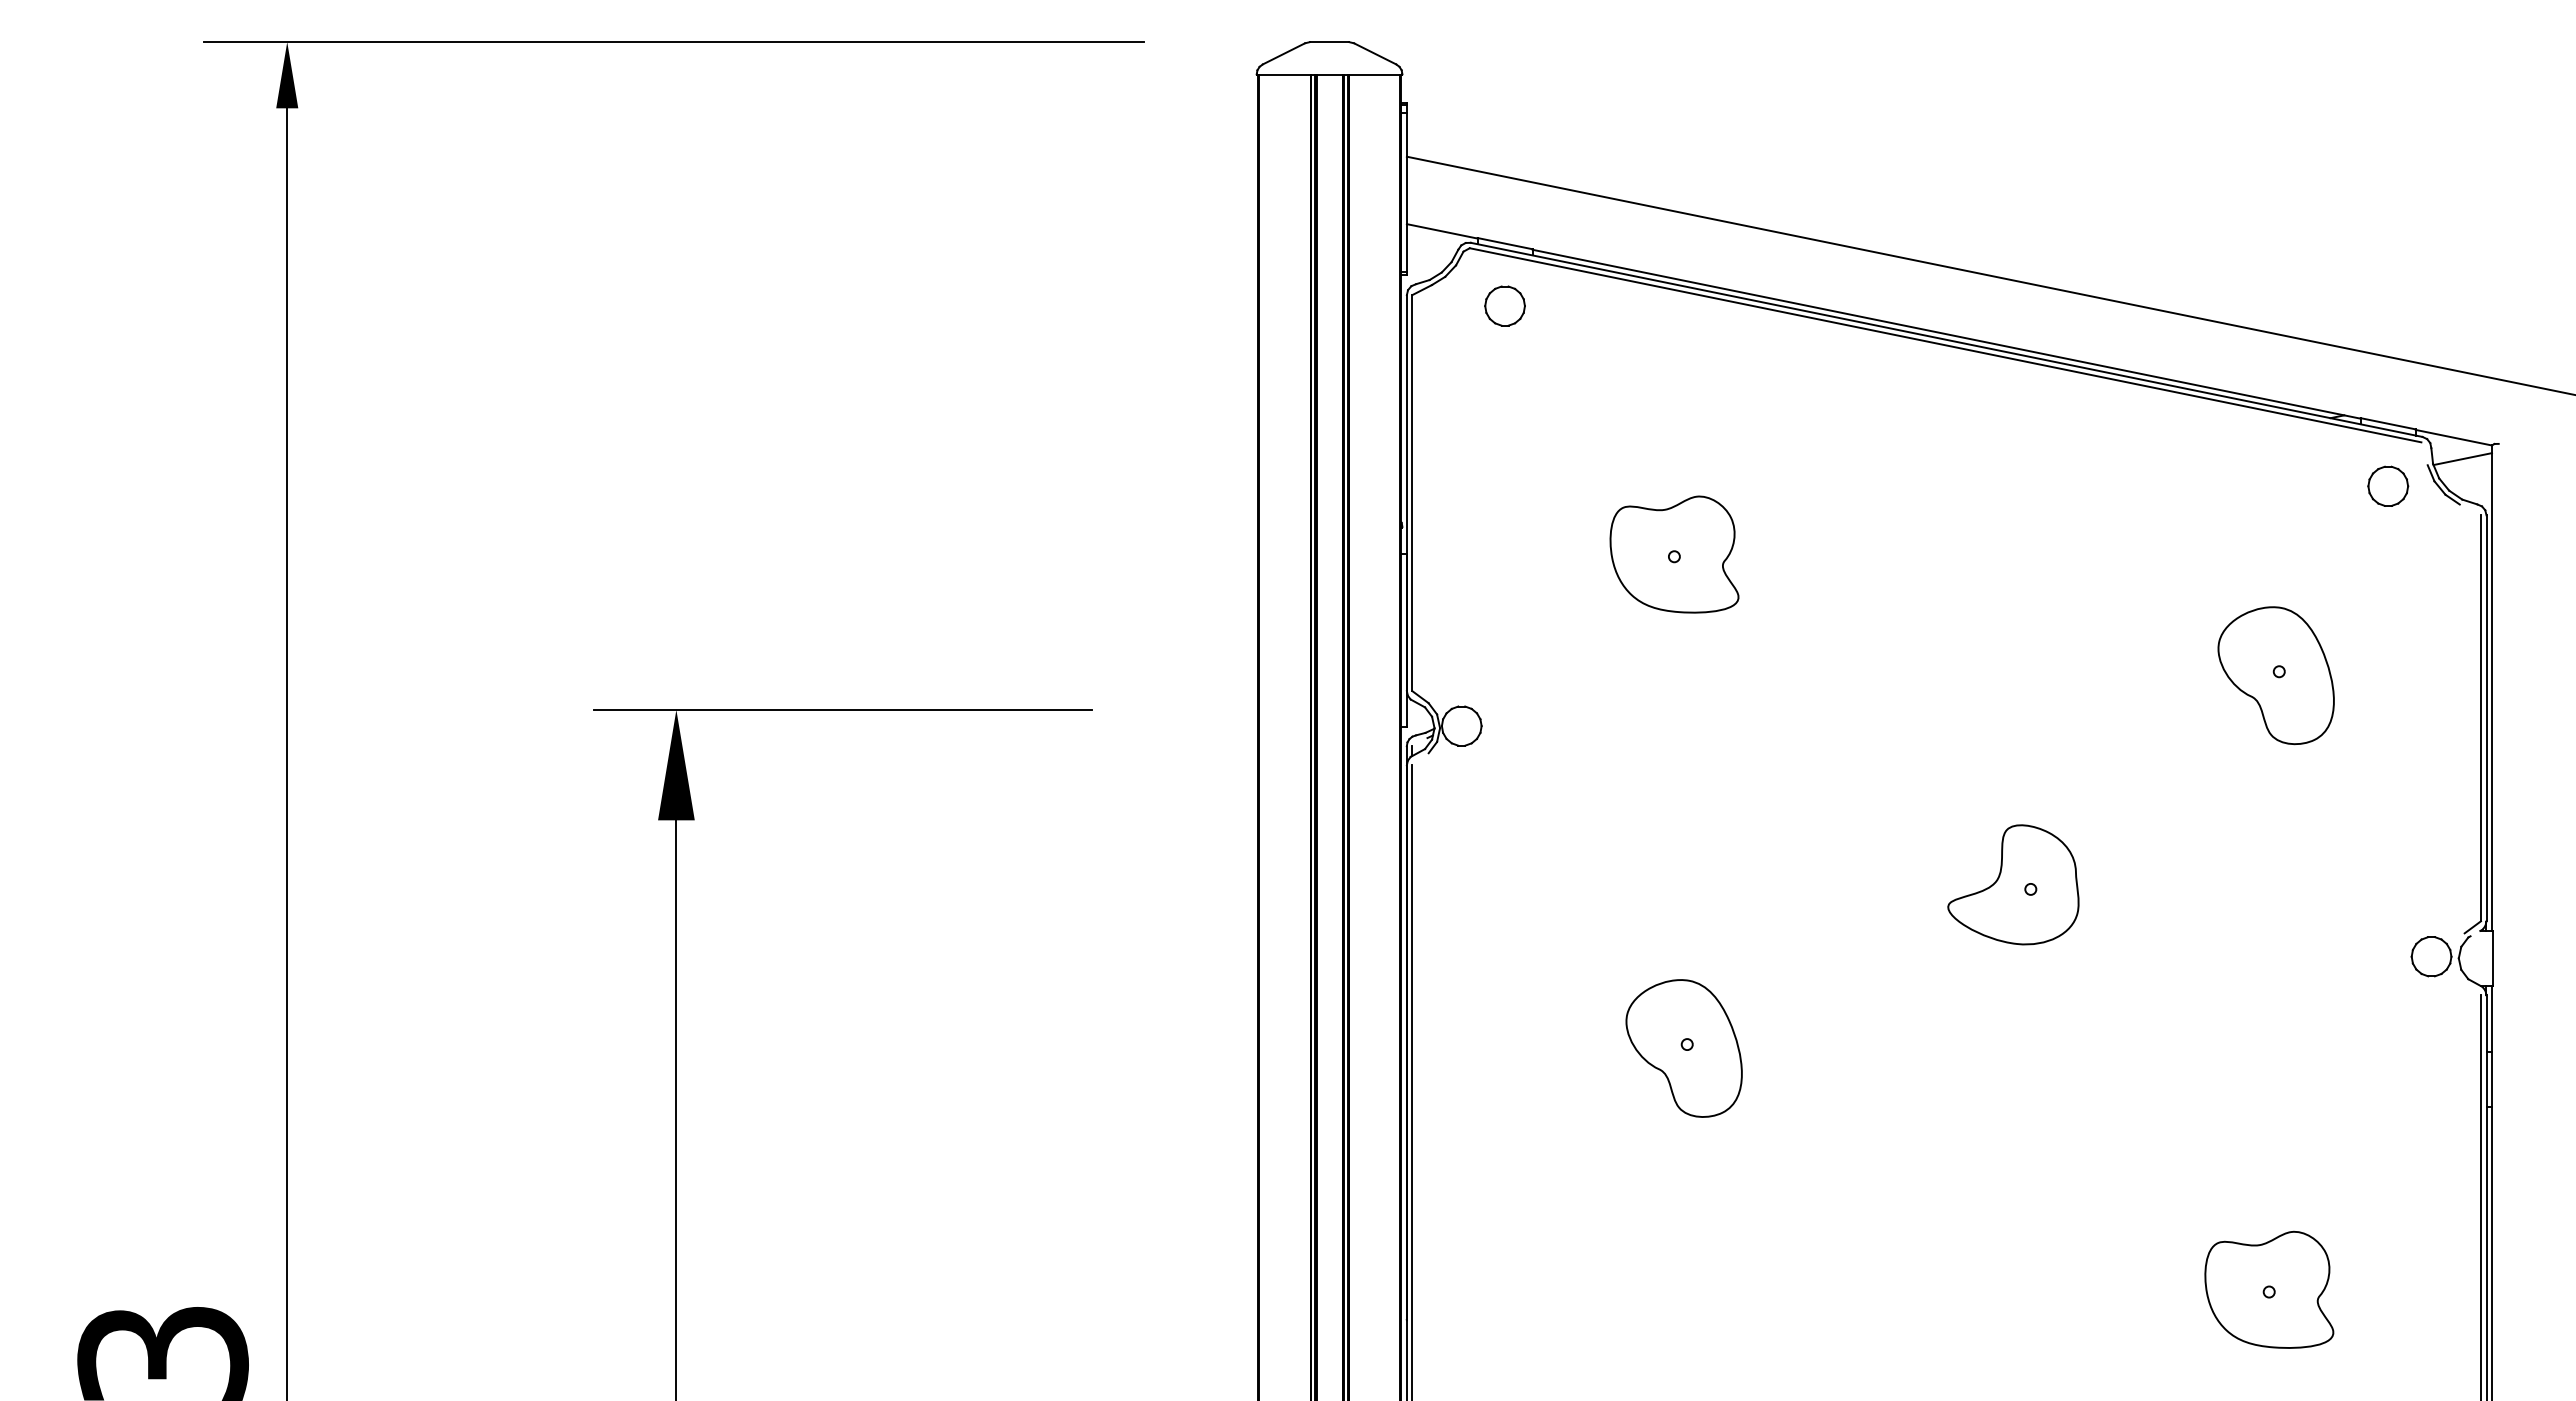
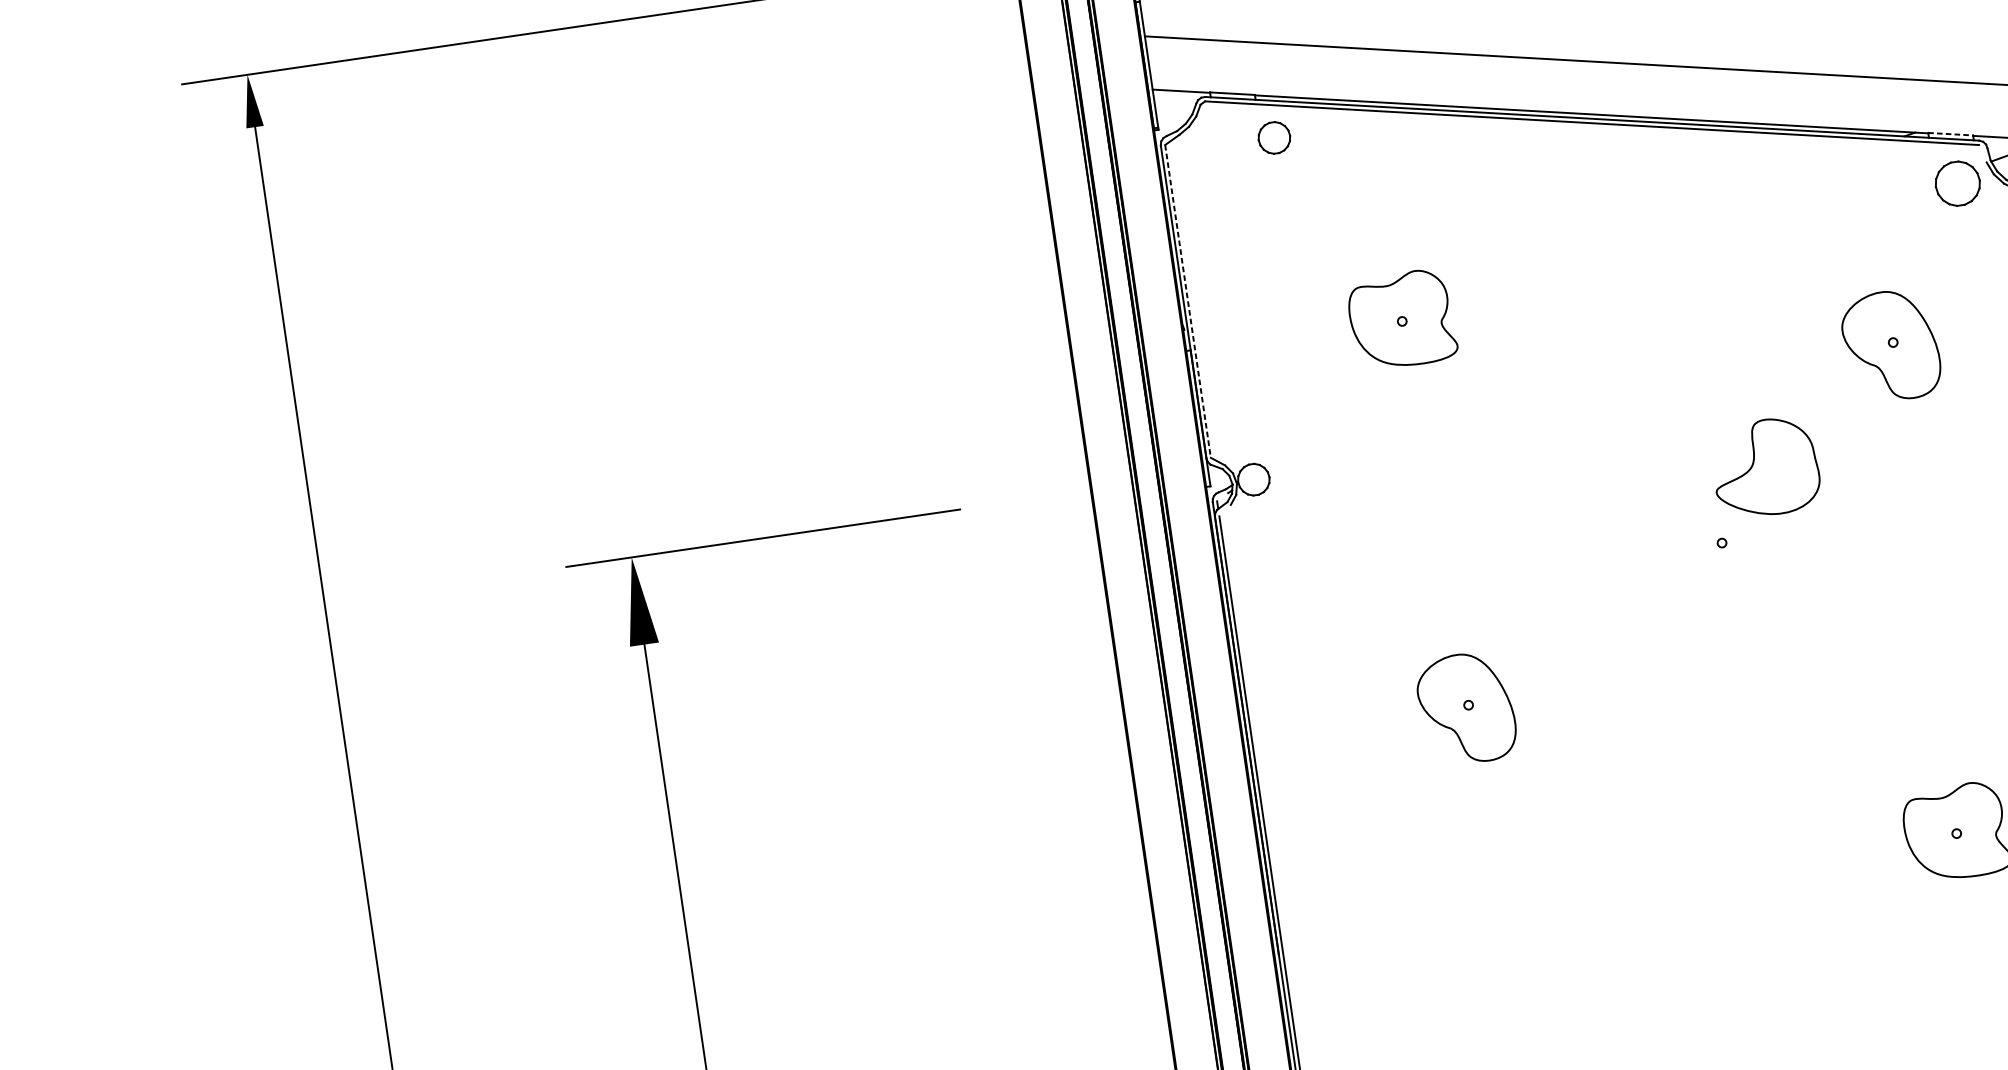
part: (1504, 305) -> (1273, 137), moved
line: (2388, 423) -> (1950, 133), solid -> dashed
part: (2388, 485) -> (1958, 182), size x1.4
line: (1412, 493) -> (1188, 301), solid -> dashed
part: (2013, 884) -> (1765, 467), moved

